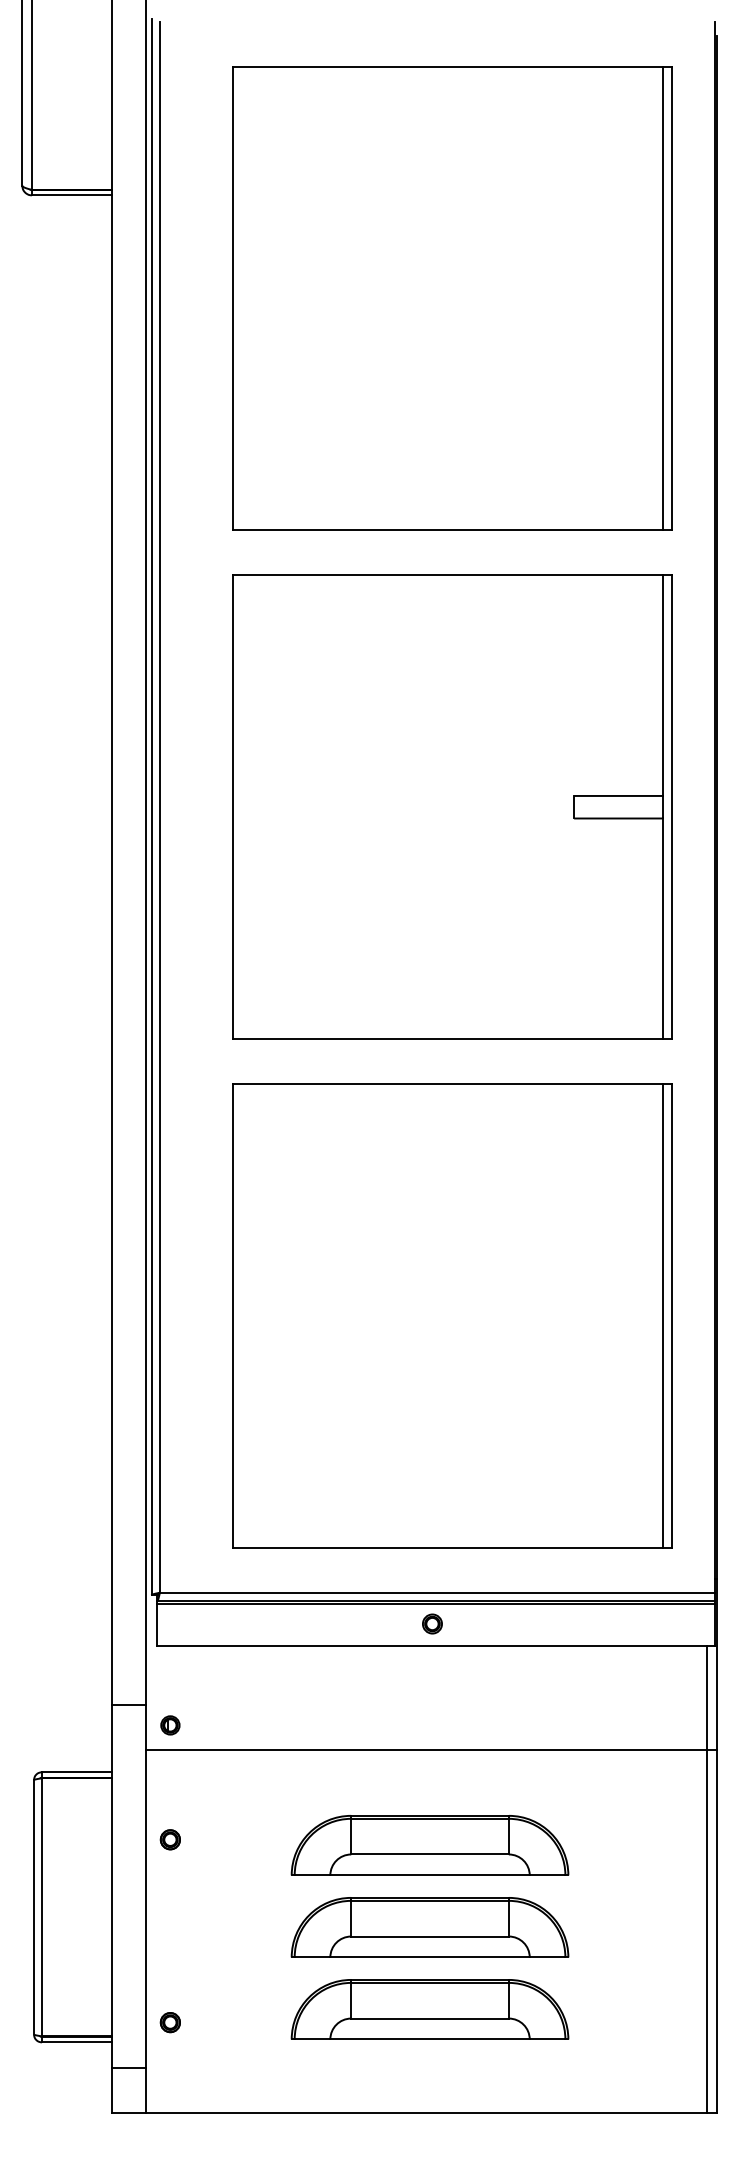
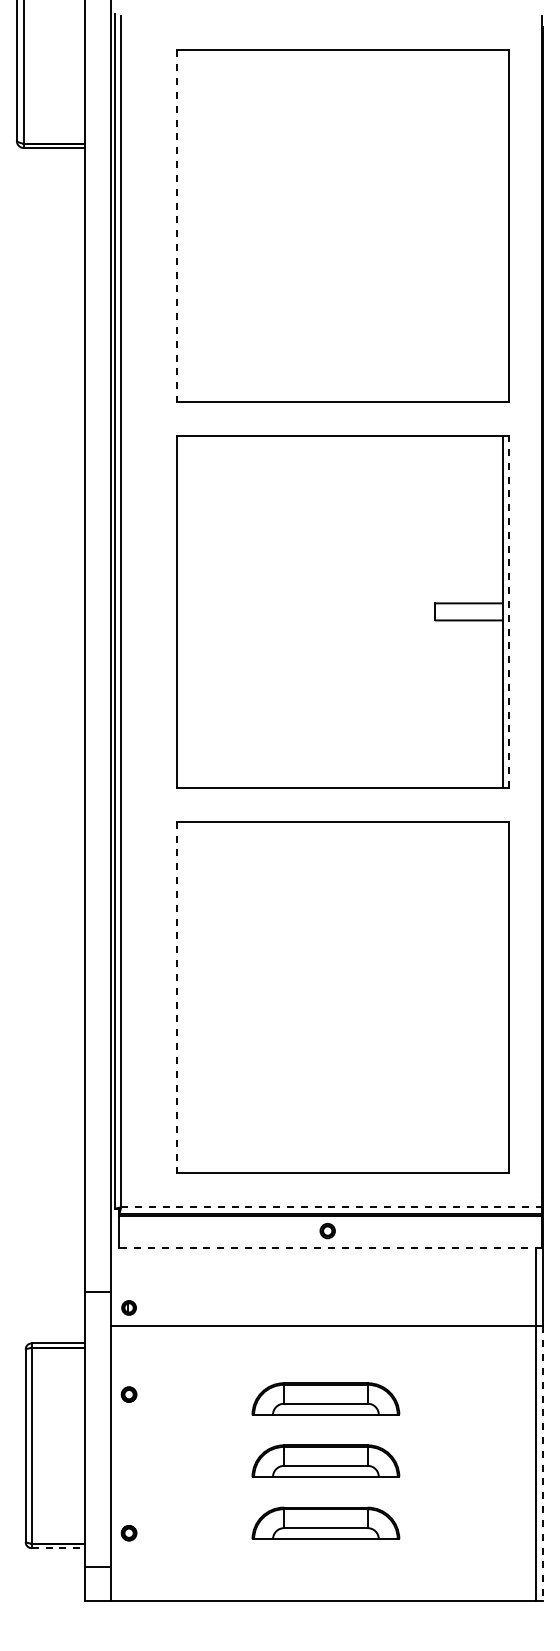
line: (232, 298) -> (176, 226), solid -> dashed
line: (663, 298) -> (502, 226), removed
line: (672, 806) -> (509, 611), solid -> dashed
line: (232, 1315) -> (176, 997), solid -> dashed
line: (663, 1315) -> (502, 997), removed
line: (437, 1592) -> (331, 1207), solid -> dashed
line: (436, 1645) -> (330, 1247), solid -> dashed
part: (429, 1844) -> (325, 1398), size x0.7
part: (429, 1926) -> (325, 1460), size x0.7
line: (717, 1930) -> (543, 1463), solid -> dashed
part: (429, 2009) -> (325, 1523), size x0.7
line: (77, 2042) -> (58, 1548), solid -> dashed

